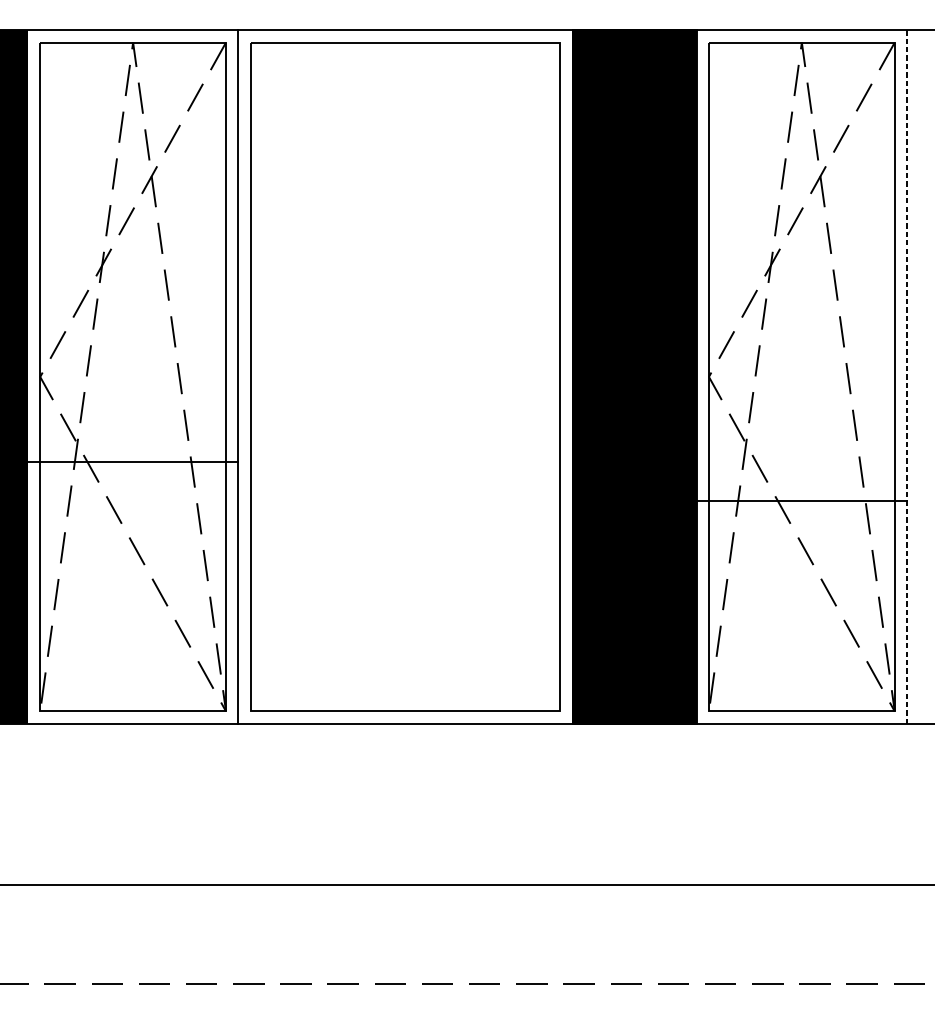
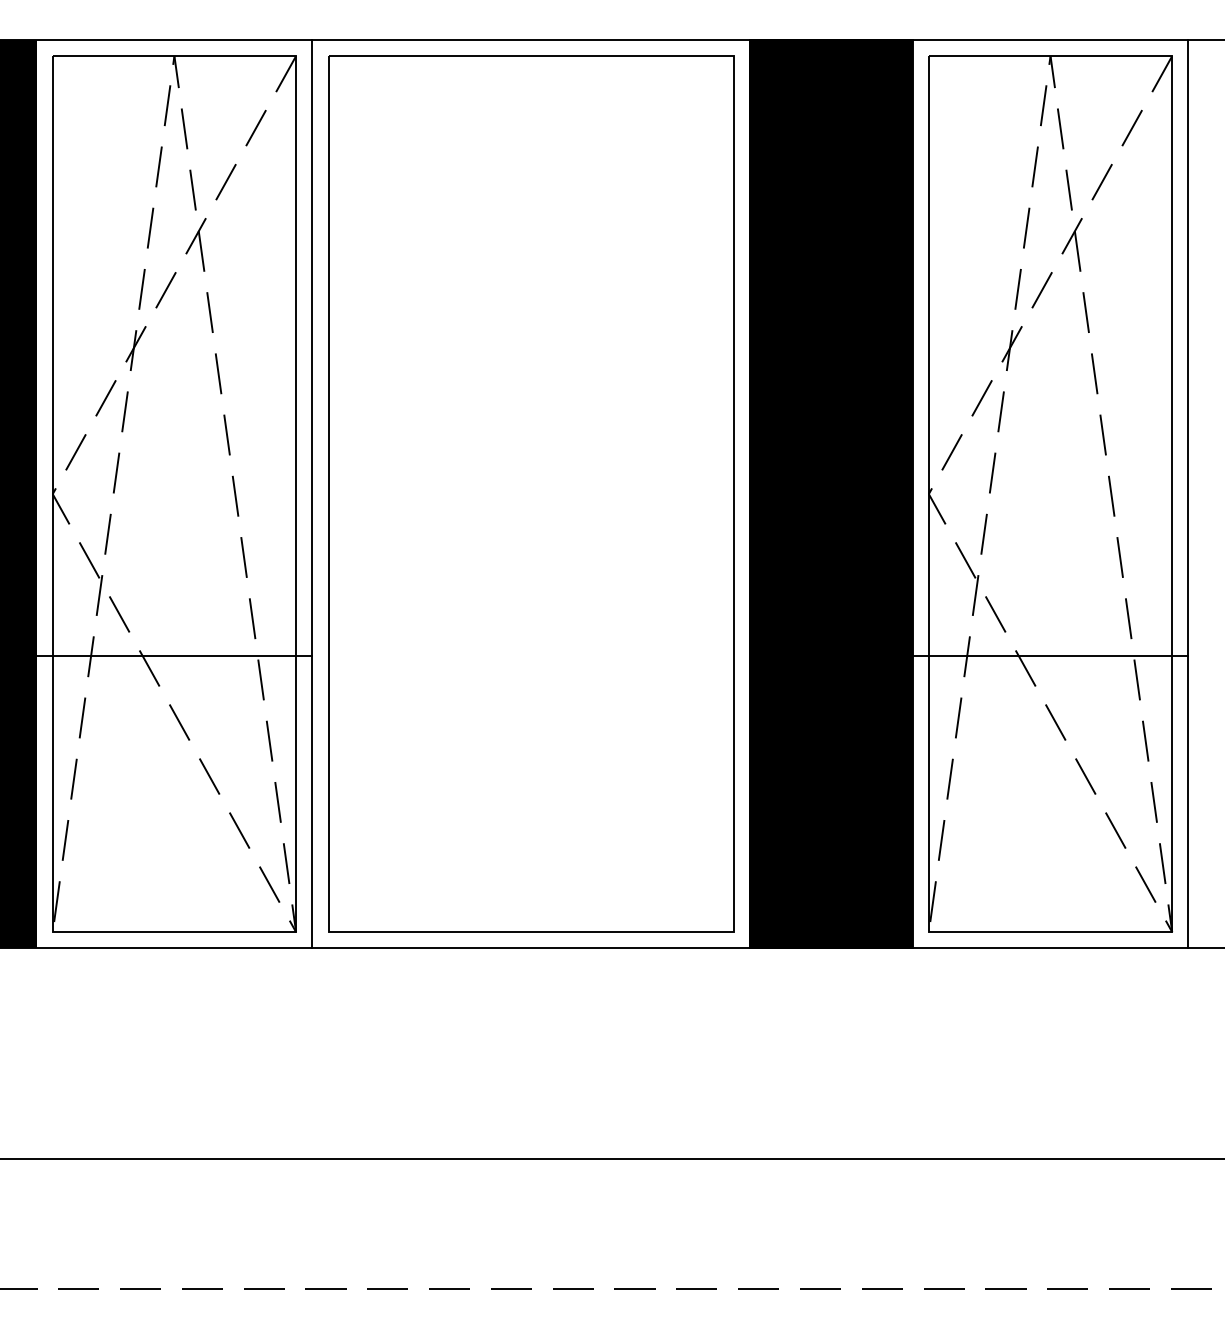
line: (907, 377) -> (1188, 494), dashed -> solid
line: (133, 461) -> (174, 656), moved

